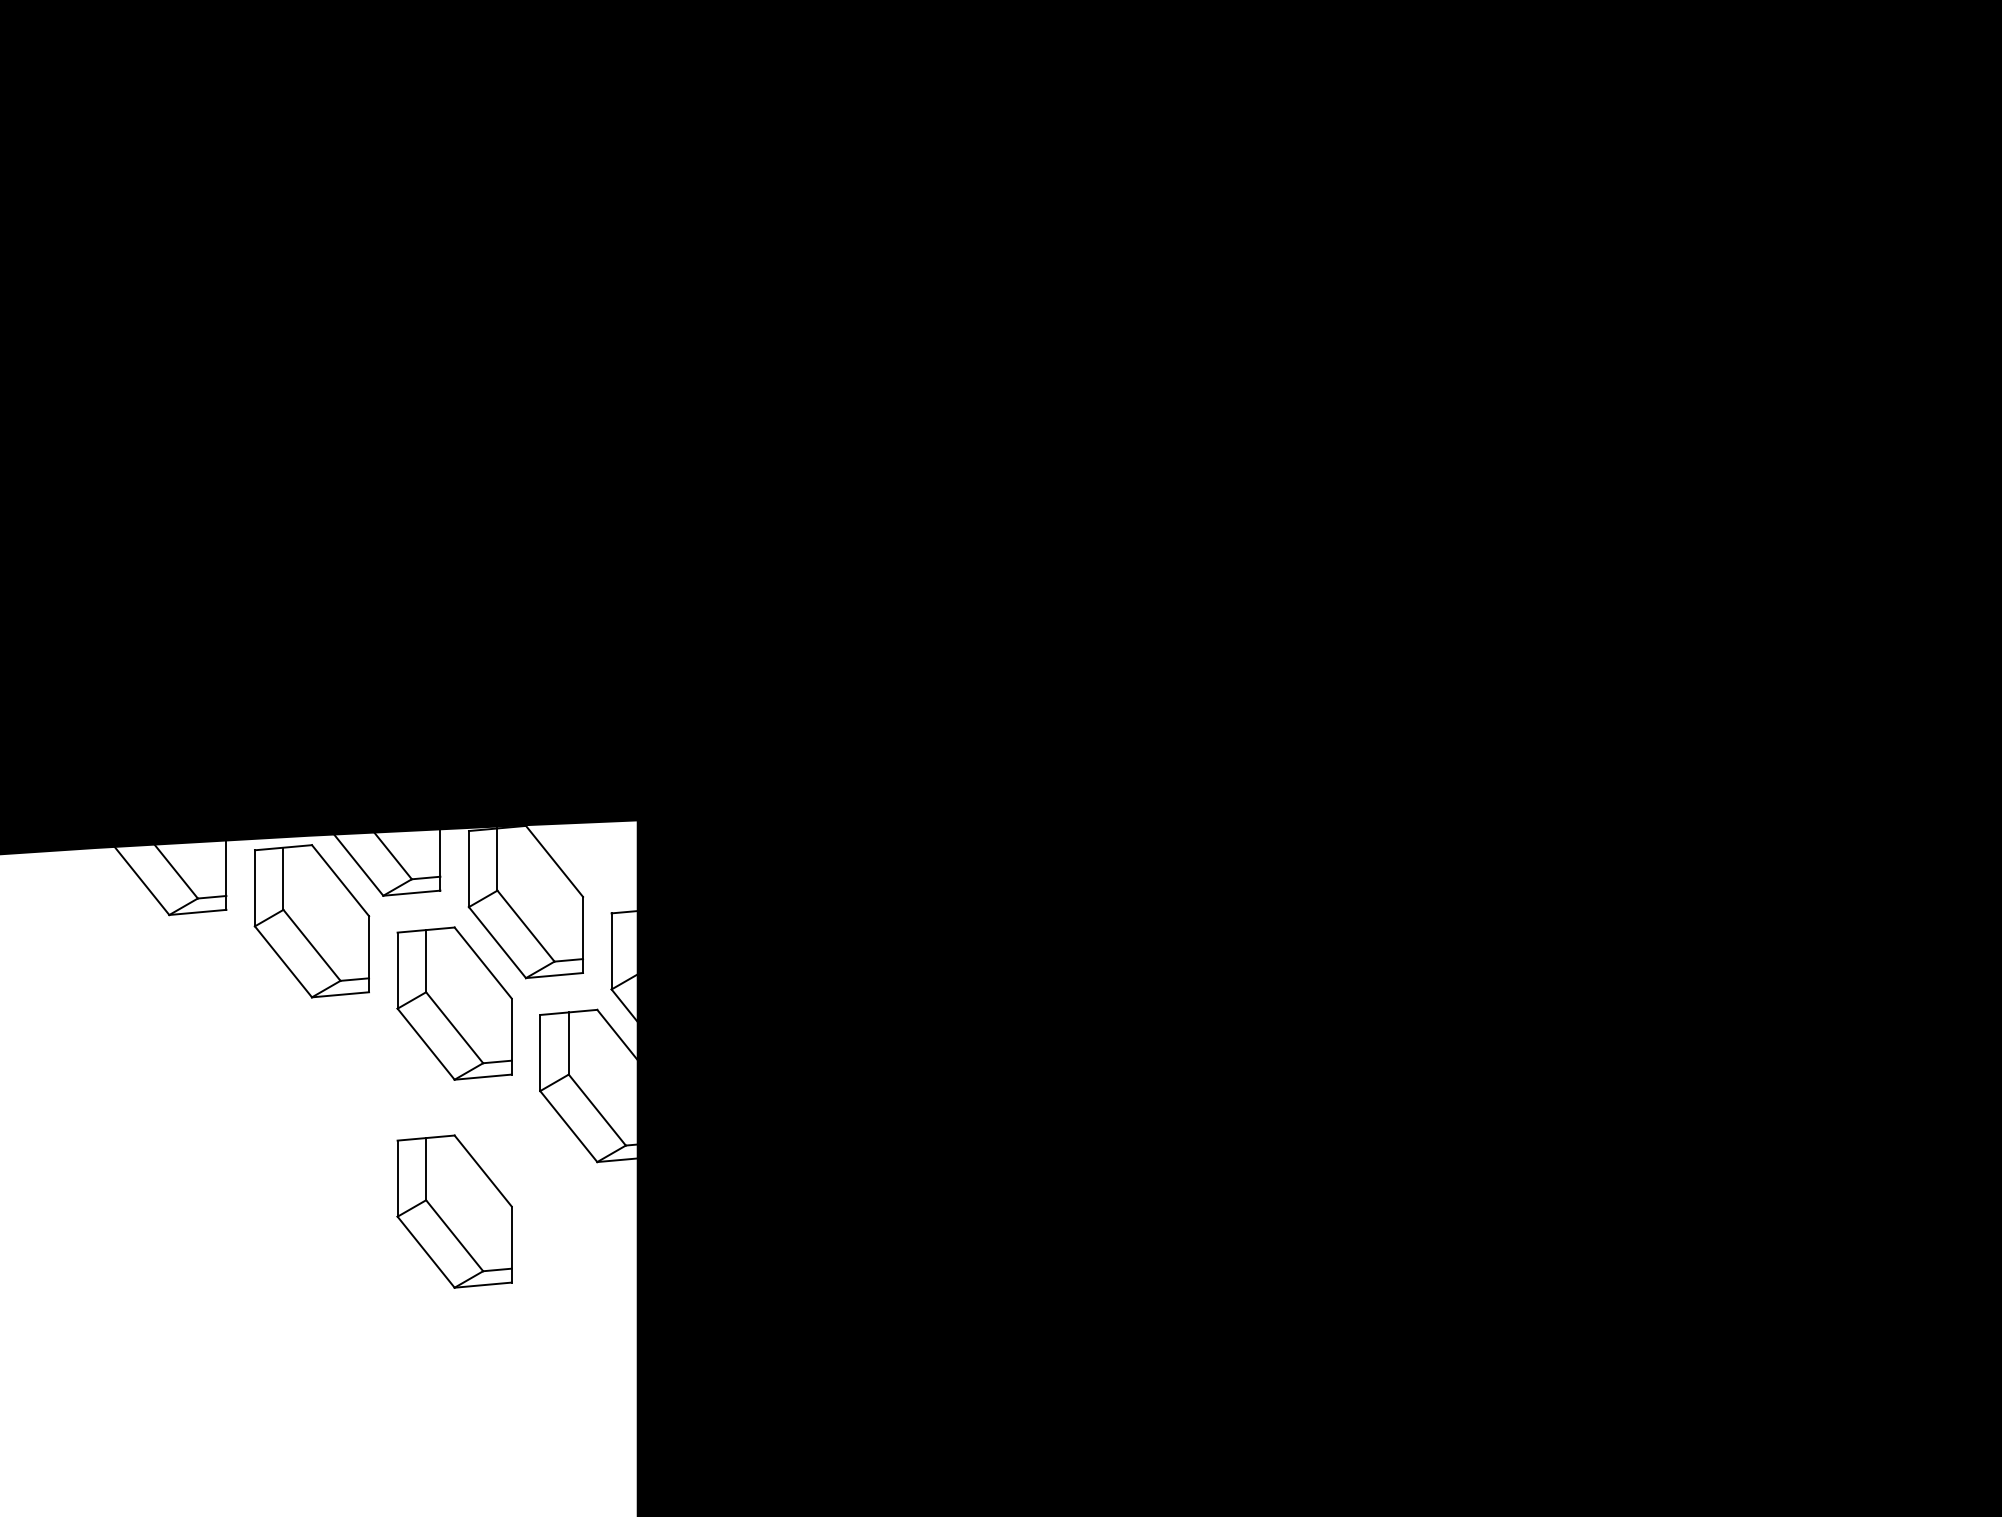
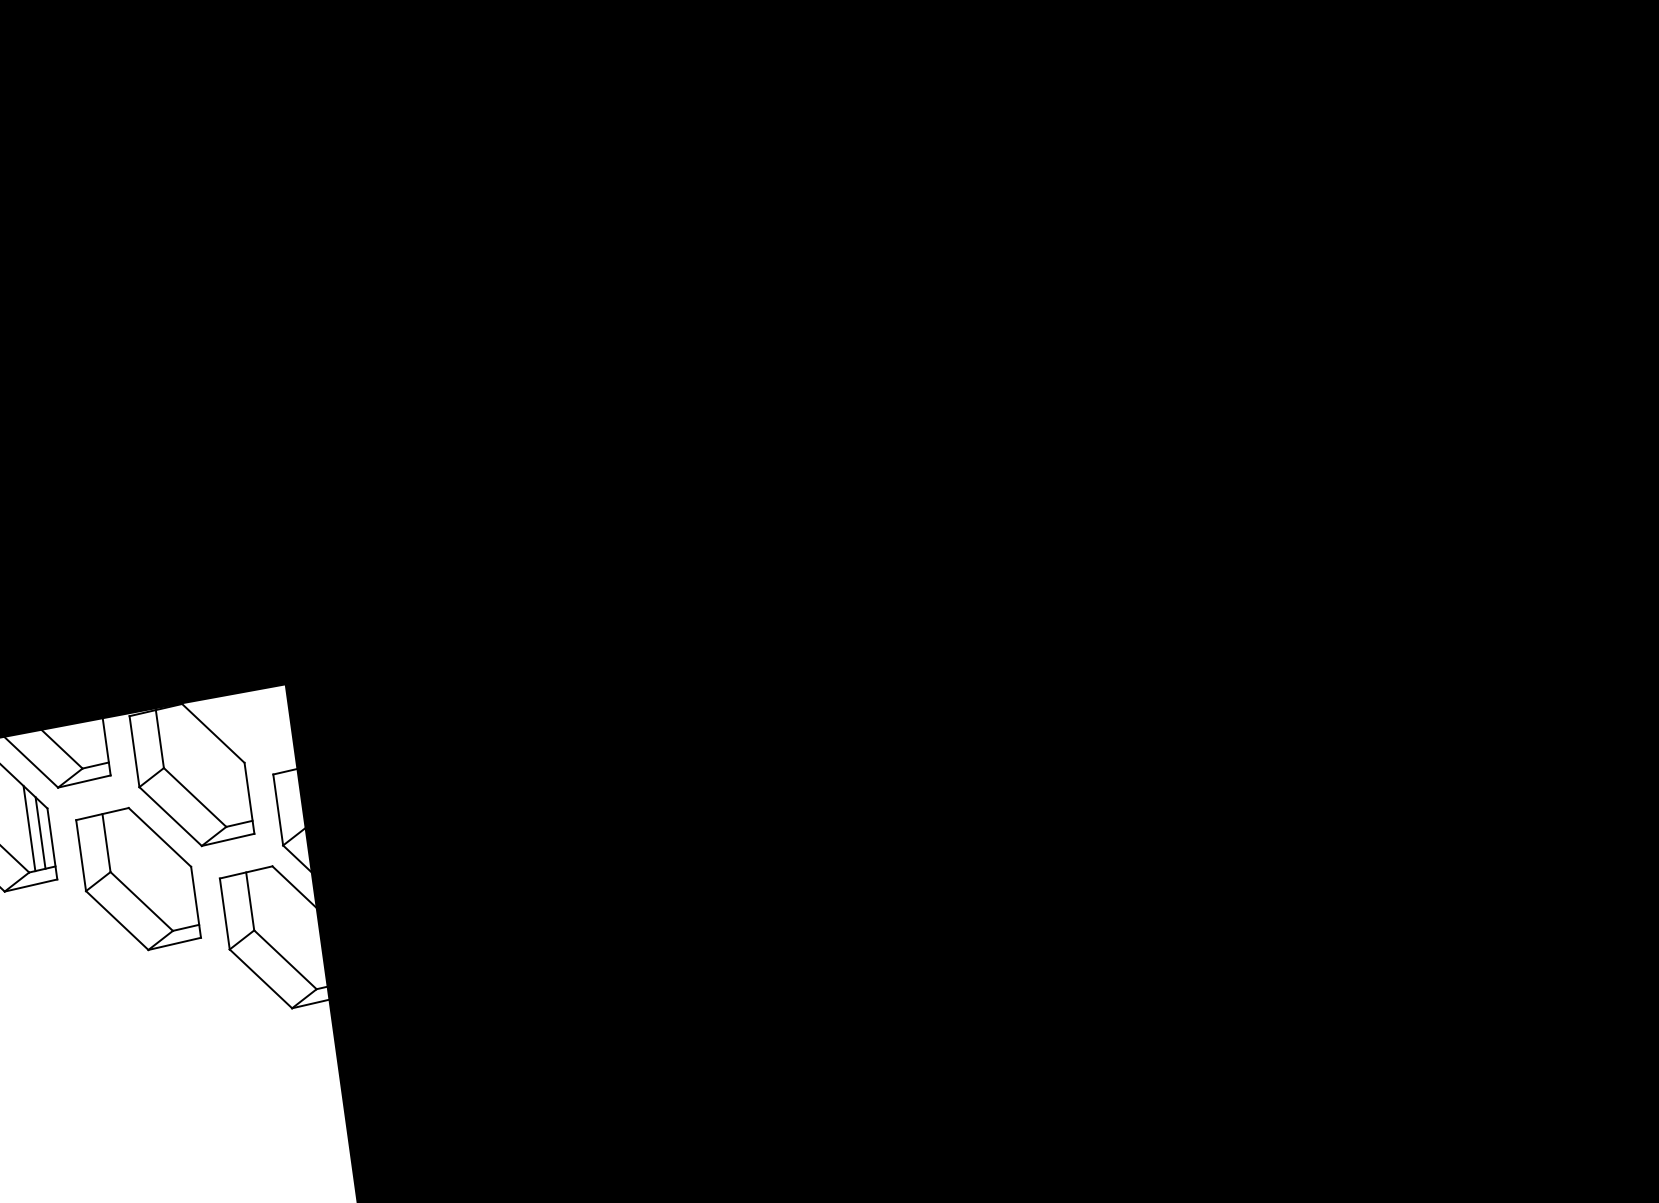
line: (347, 934) -> (29, 828), added
line: (358, 940) -> (40, 832), added
part: (454, 1211) -> (165, 1072), removed

